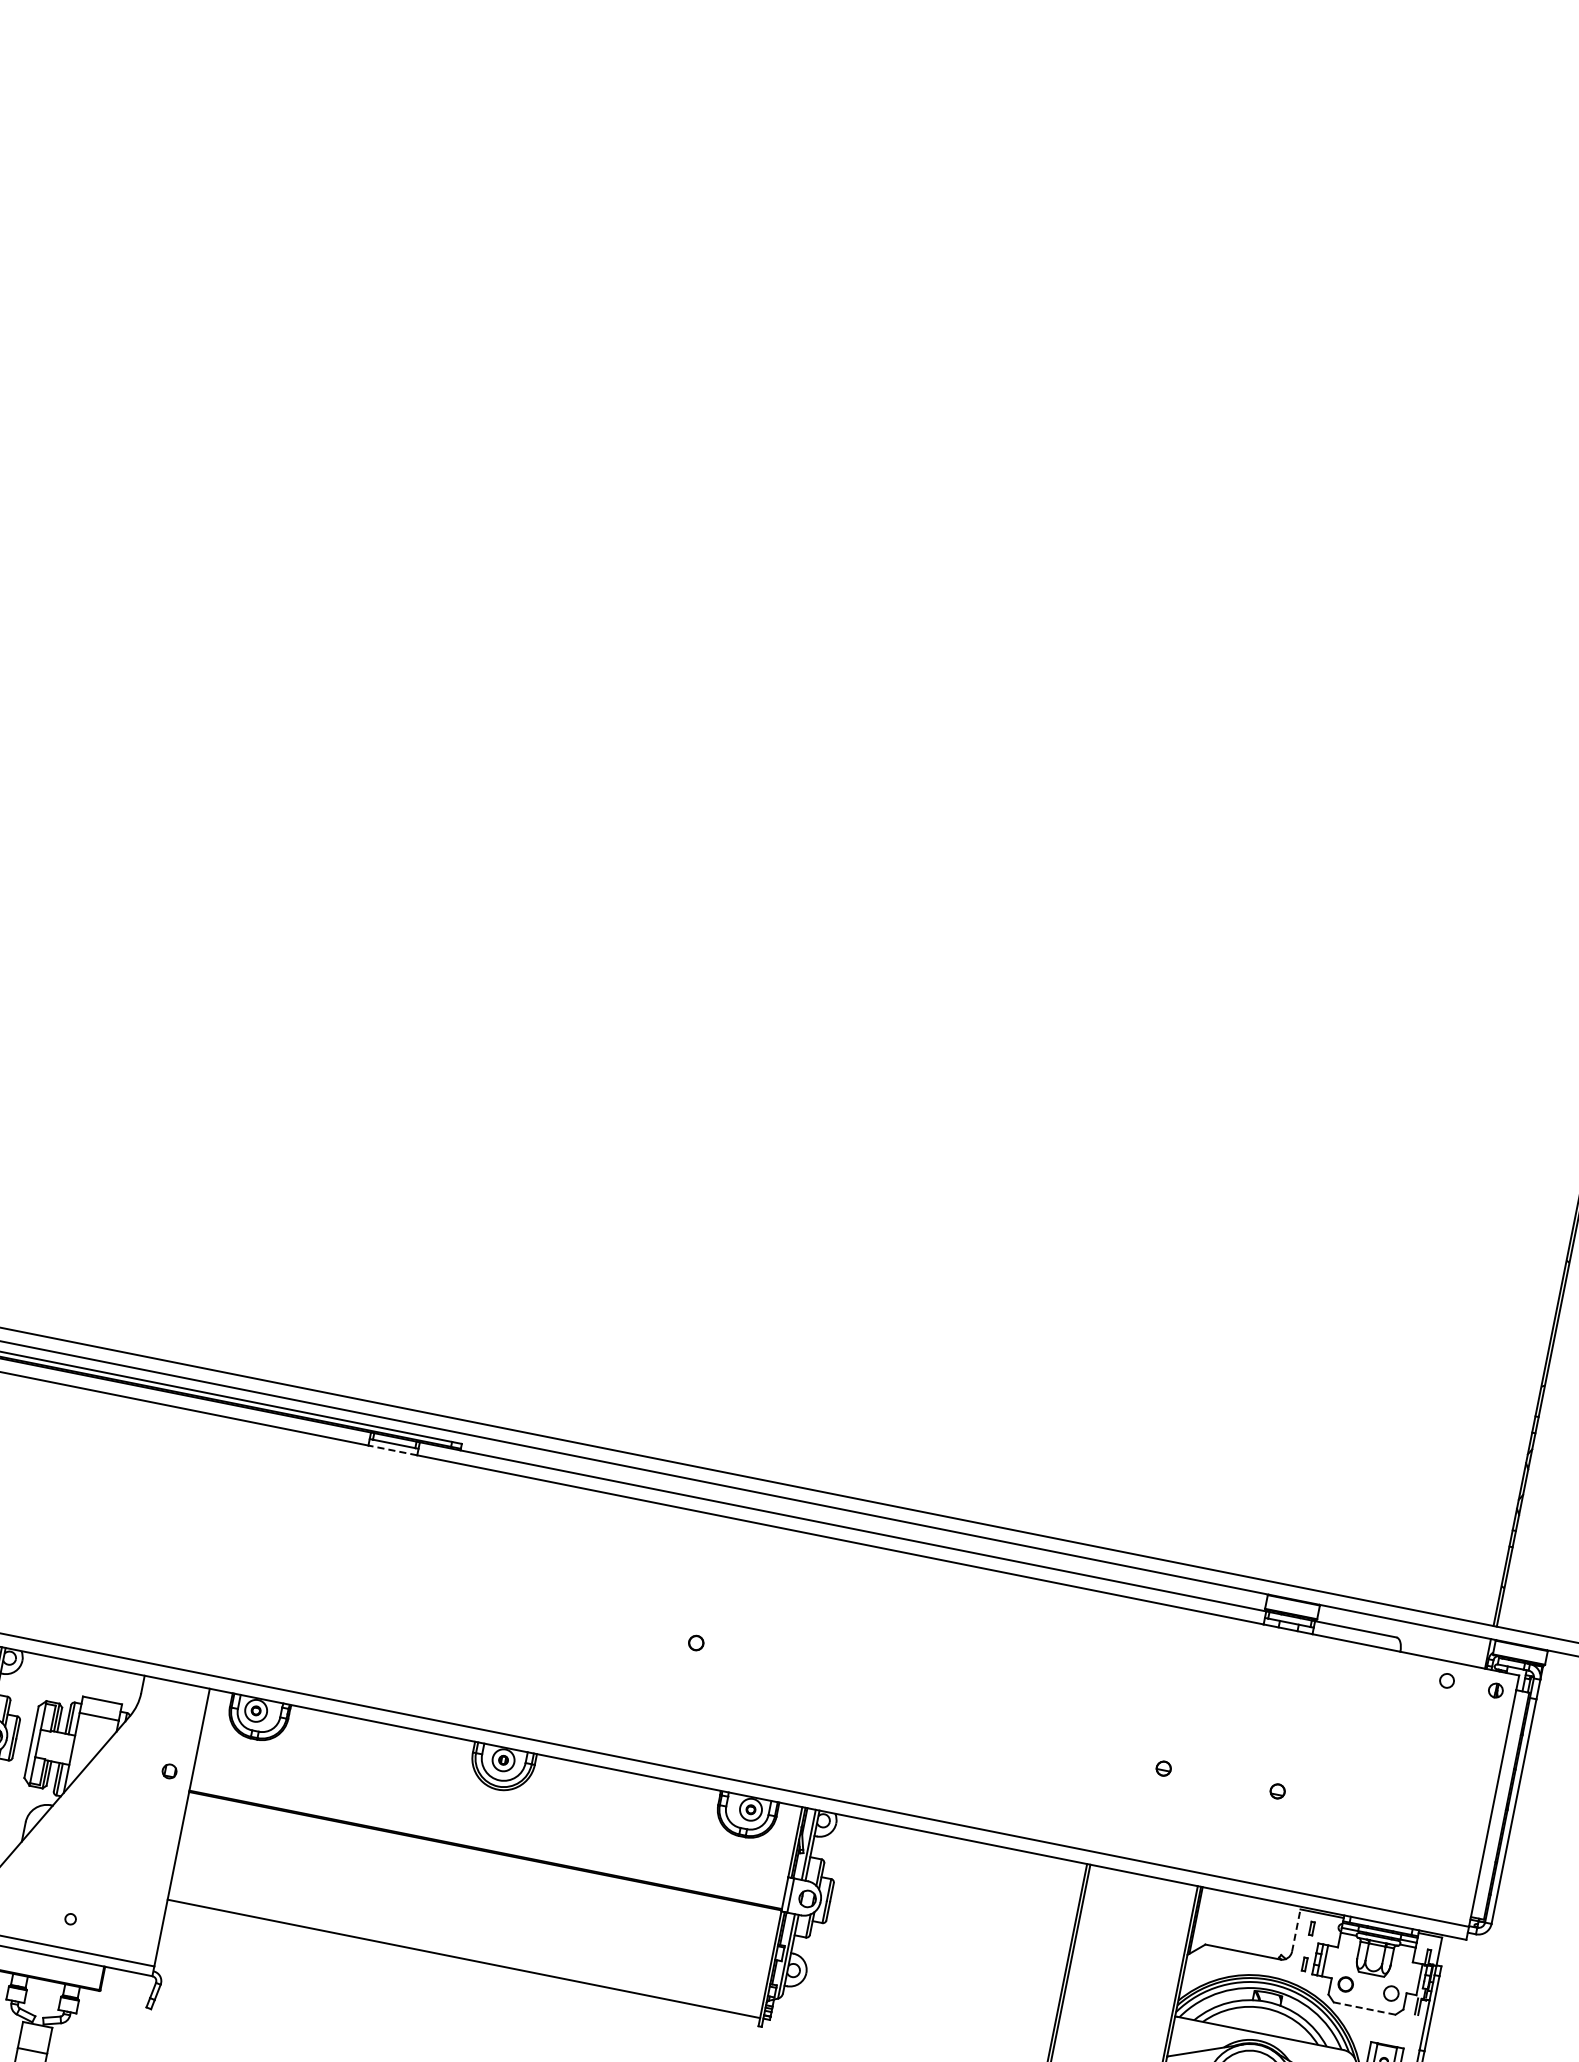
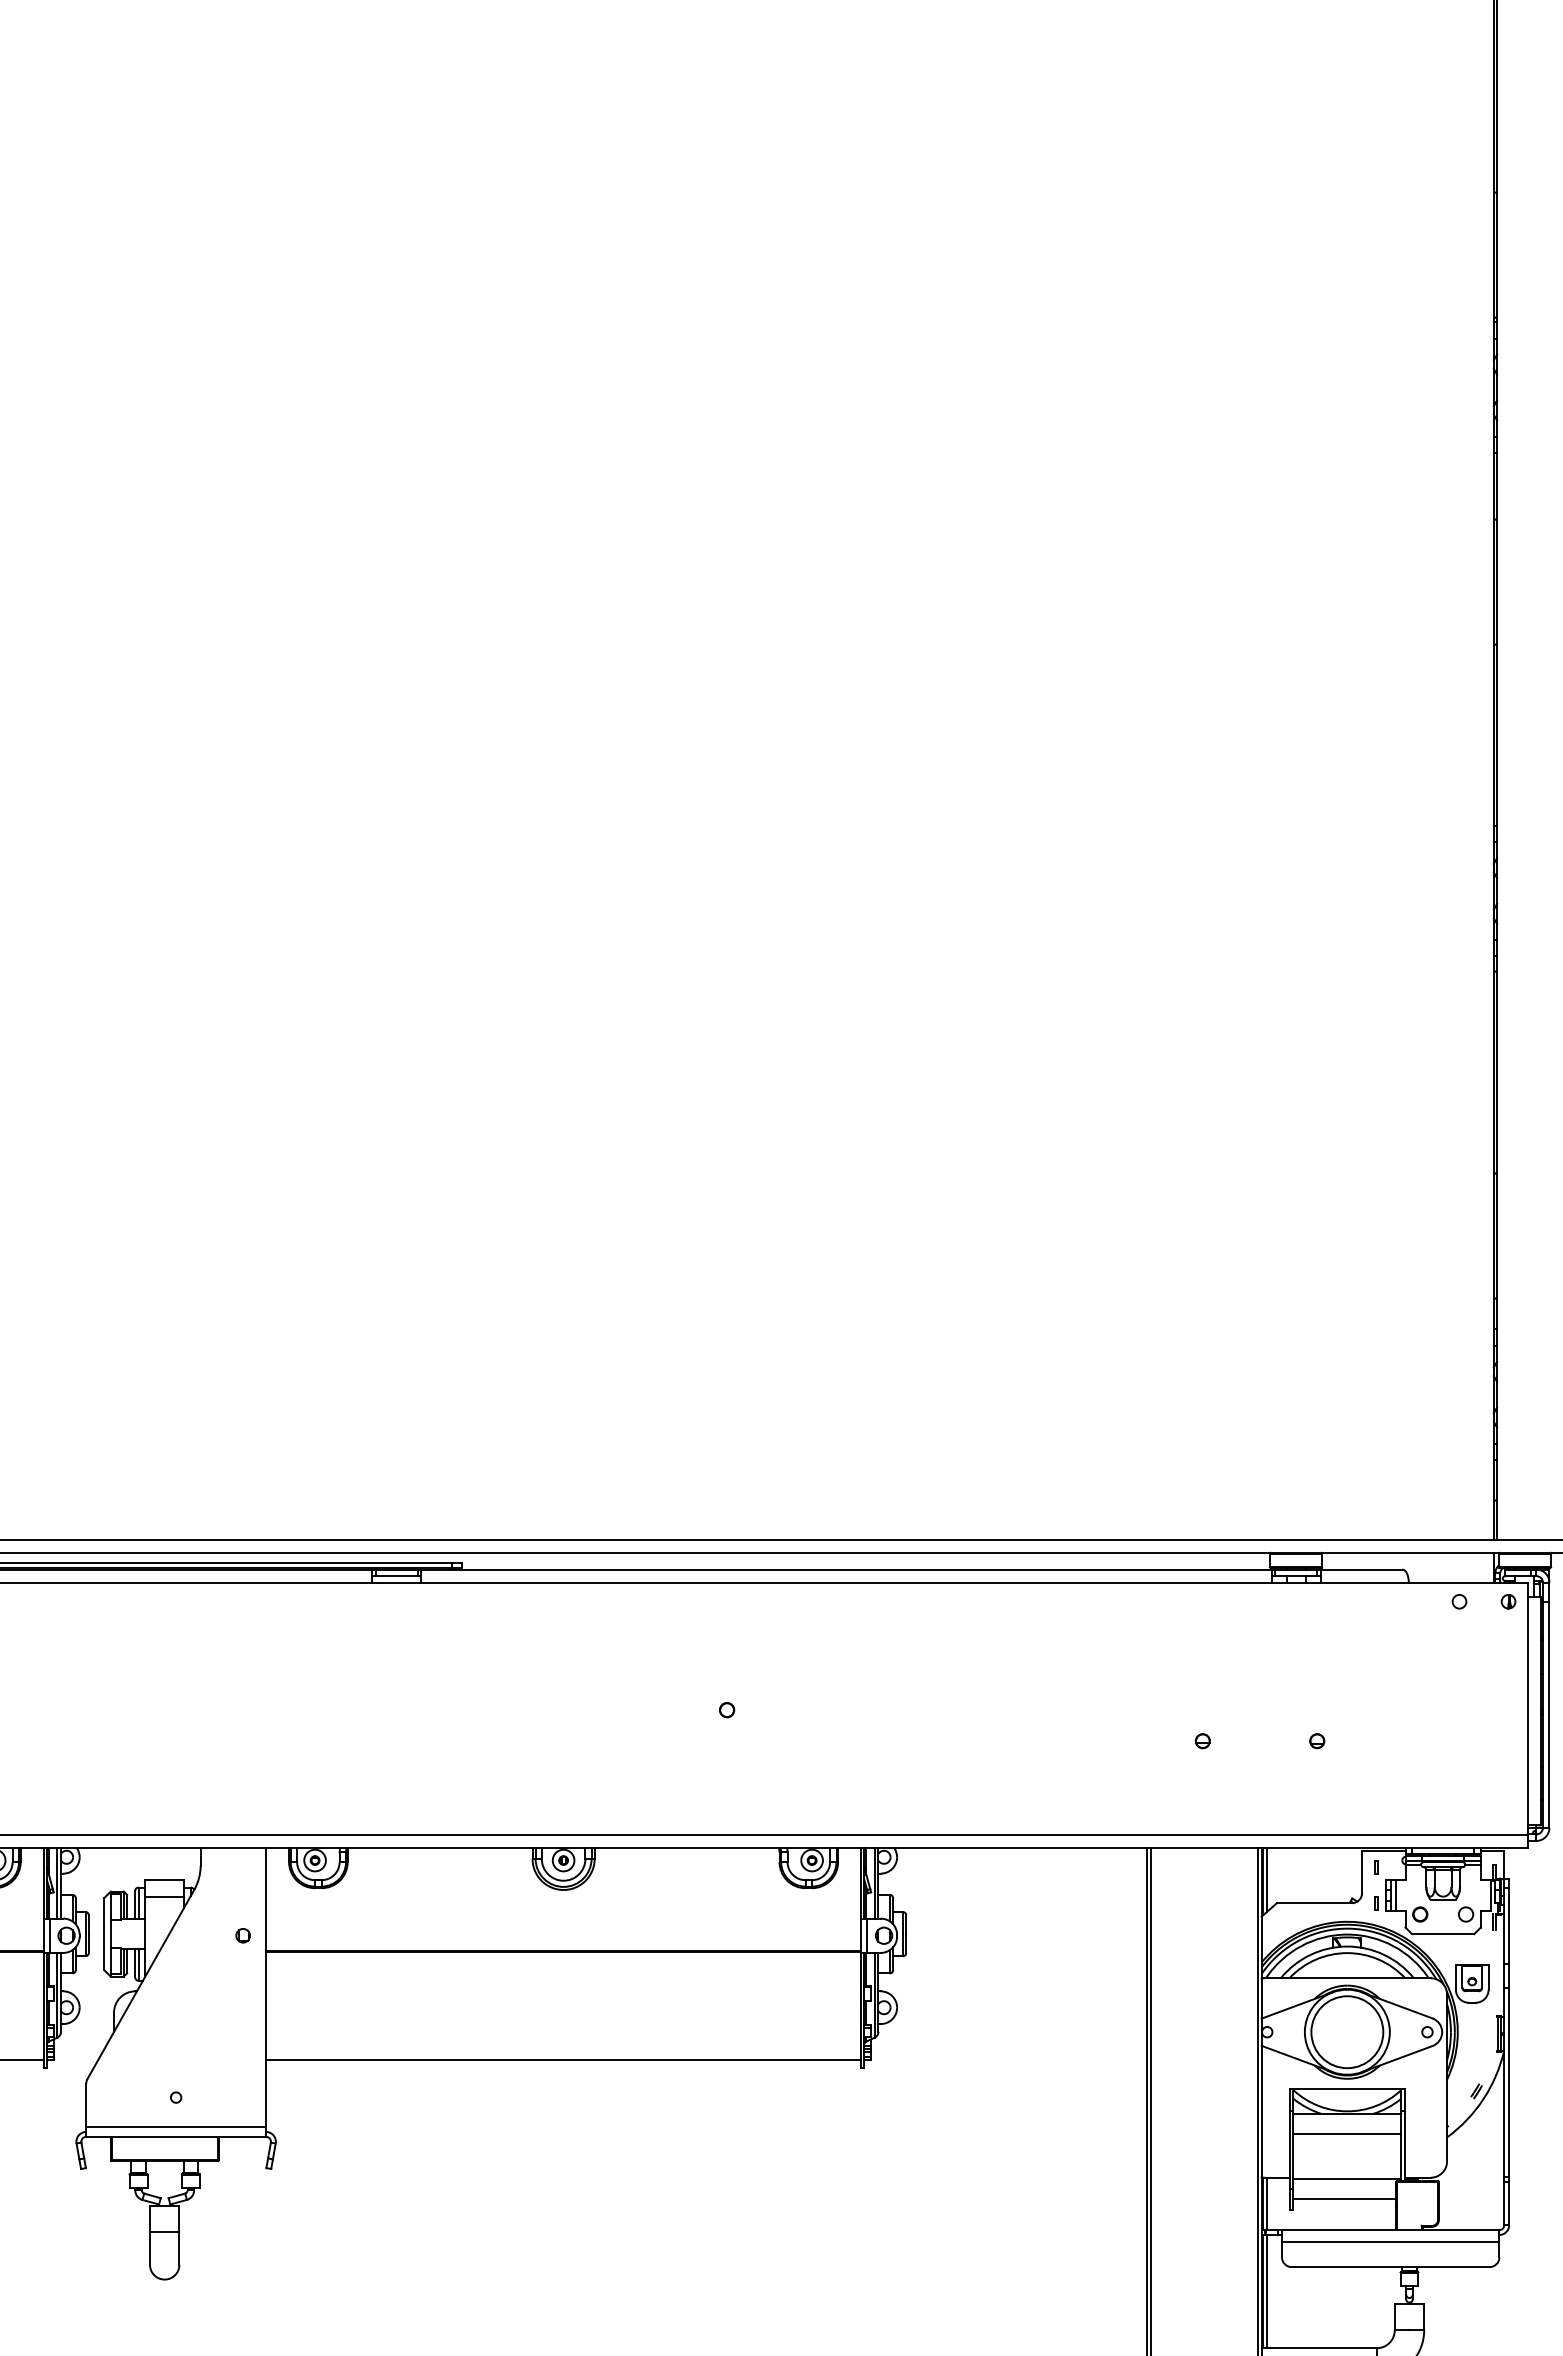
line: (392, 1450) -> (396, 1582), dashed -> solid
line: (1199, 1920) -> (1266, 1880), added
line: (1296, 1930) -> (1362, 1871), dashed -> solid
line: (1364, 2008) -> (1443, 1934), dashed -> solid

